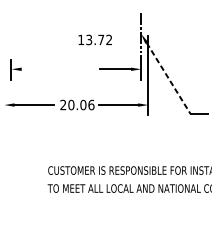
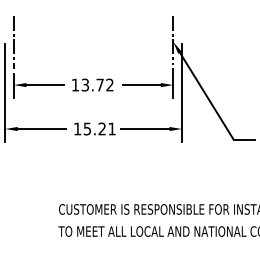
line: (11, 34) -> (13, 42), added
text: (95, 39) -> (92, 84), moved
line: (37, 69) -> (45, 85), added
line: (4, 75) -> (5, 92), added
line: (169, 78) -> (207, 96), dashed -> solid
text: (77, 104) -> (94, 128), 20.06 -> 15.21

